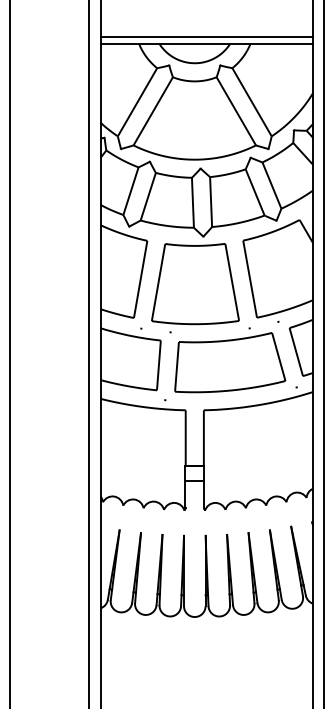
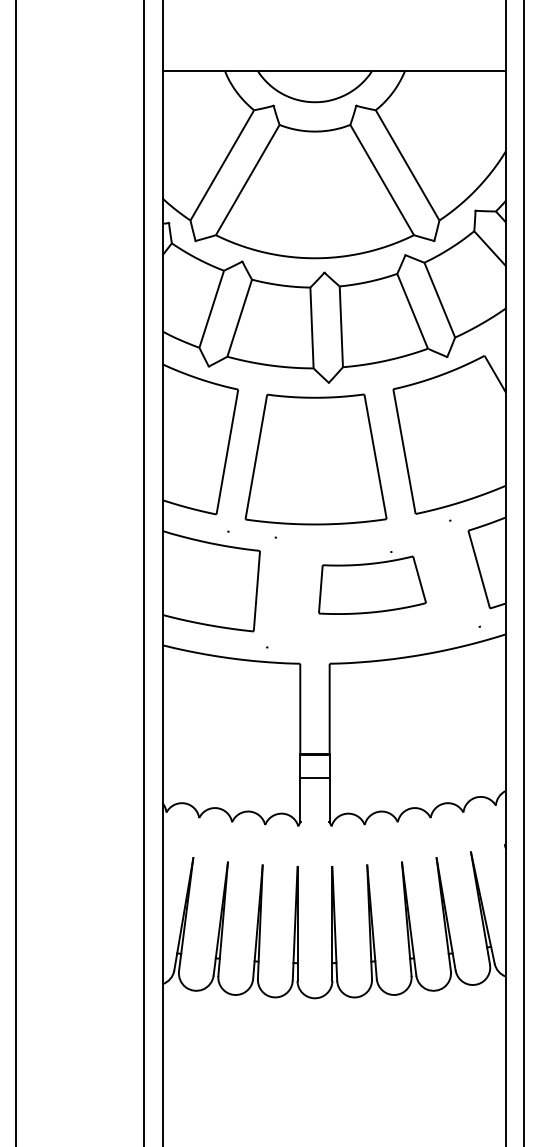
line: (206, 37) -> (333, 60), removed
part: (230, 360) -> (372, 583), size x0.6

